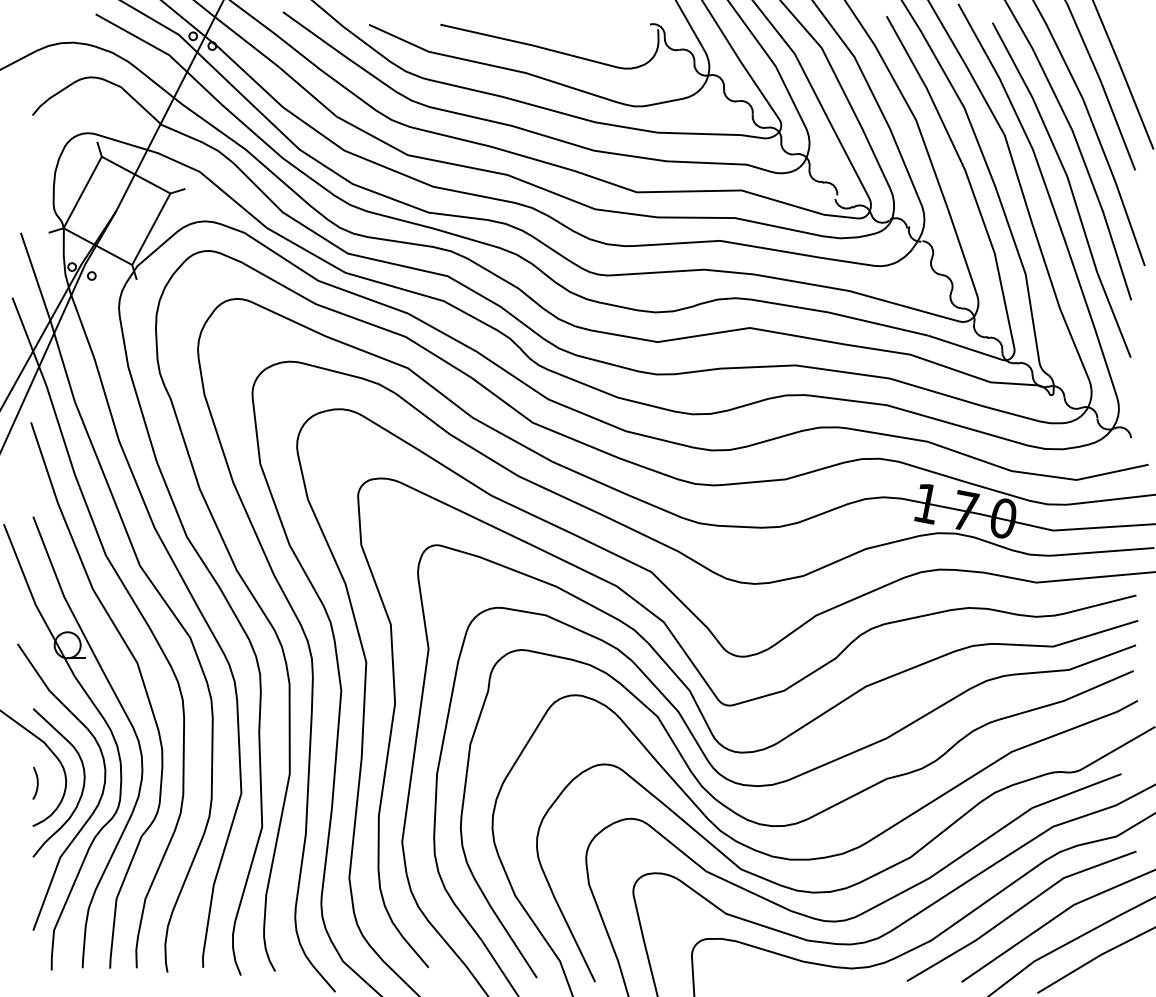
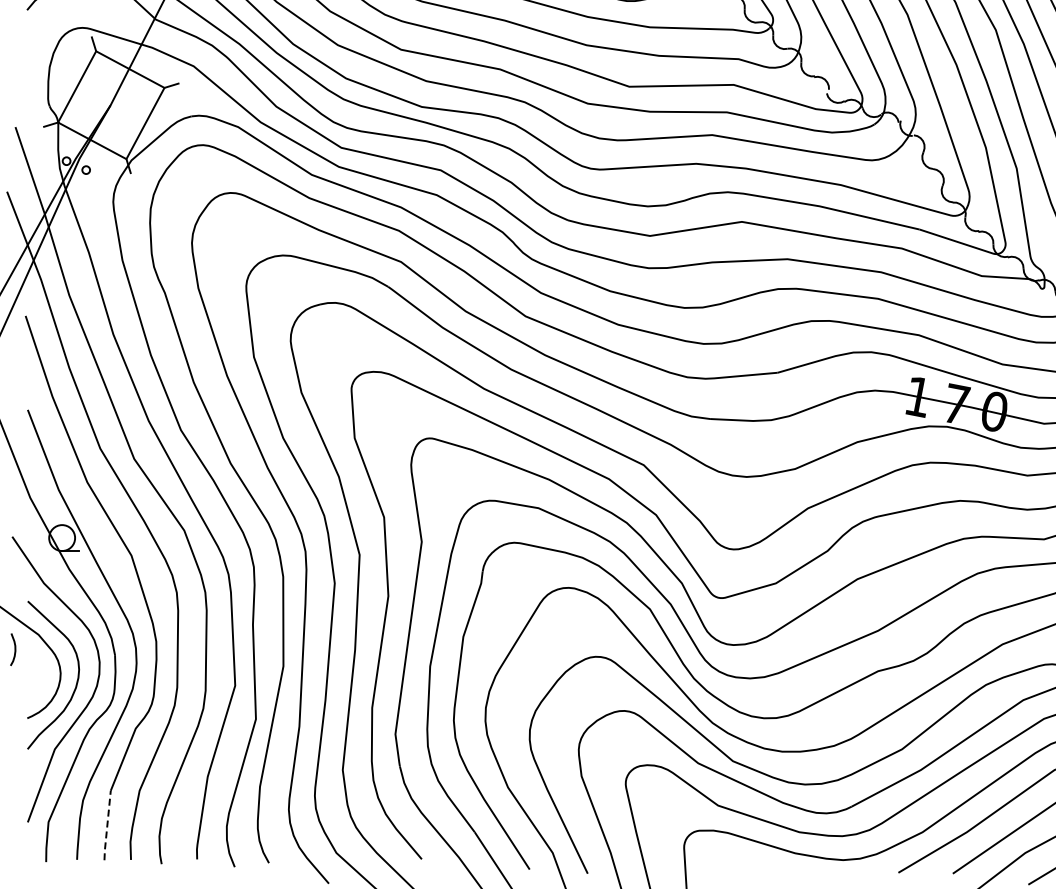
curve: (36, 782) -> (14, 648), moved
line: (113, 934) -> (107, 826), solid -> dashed

